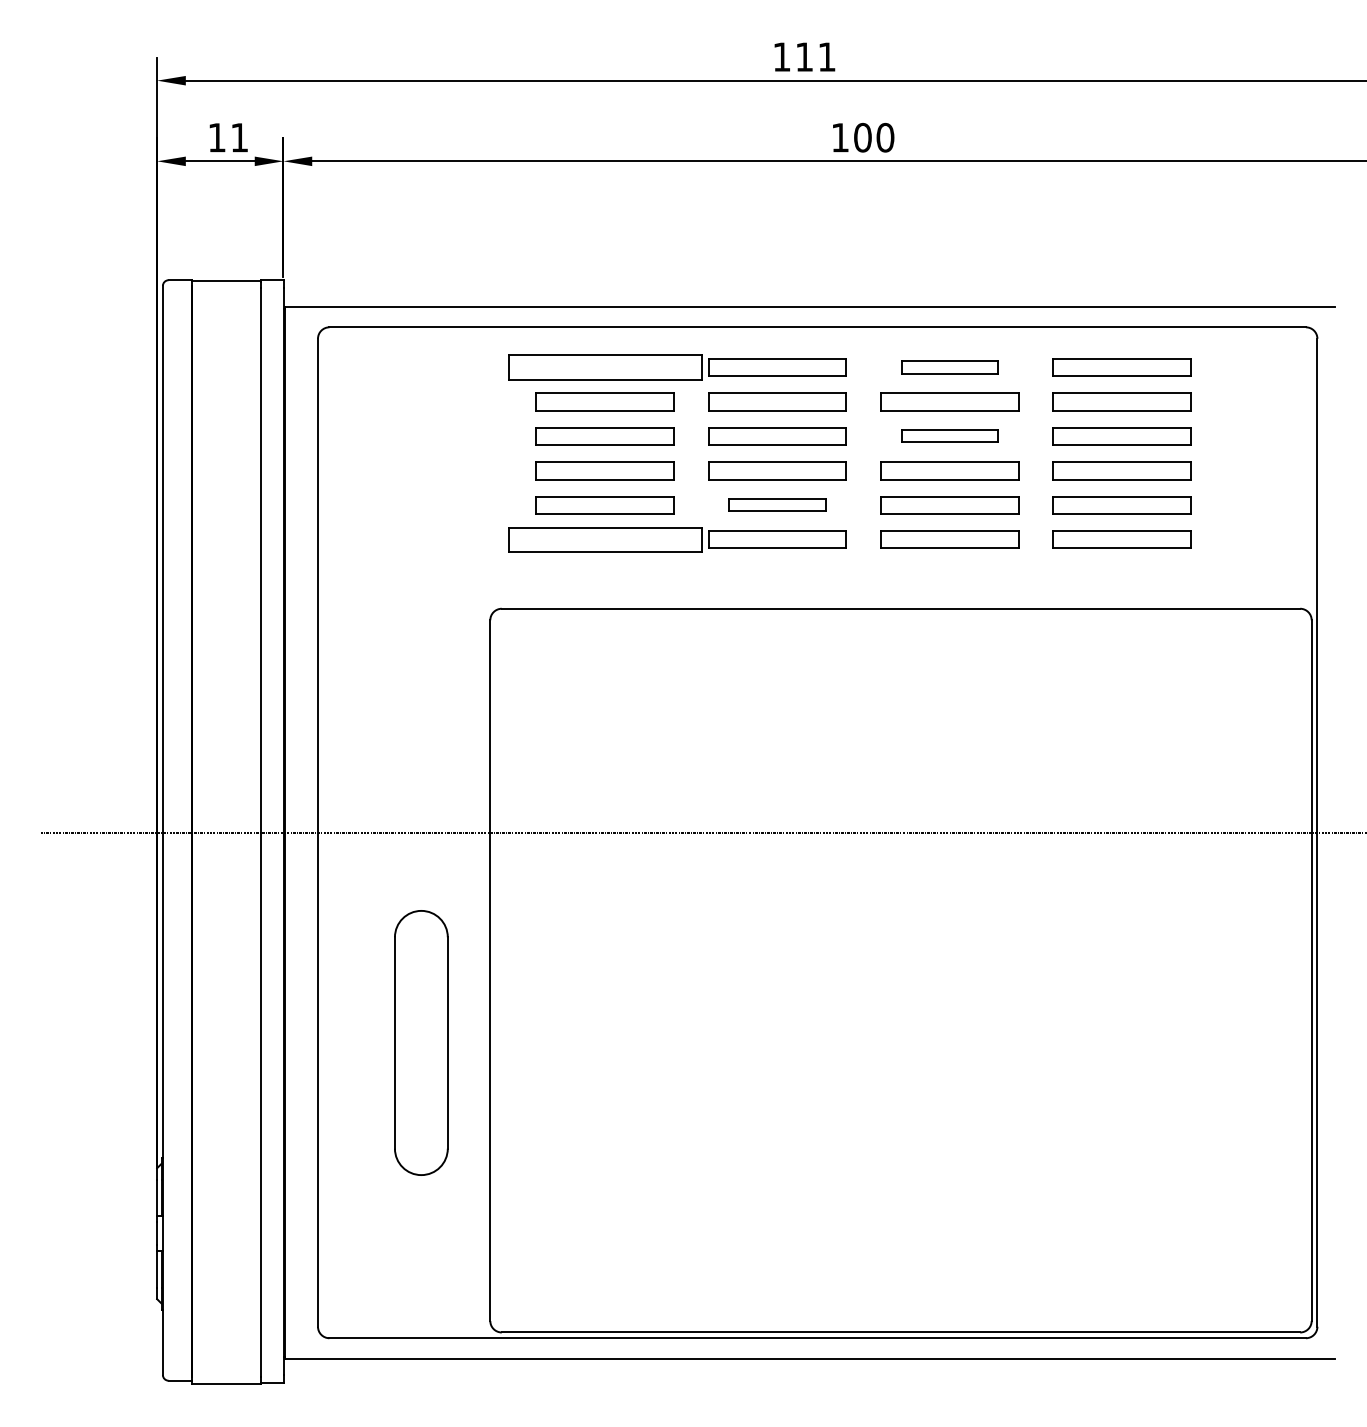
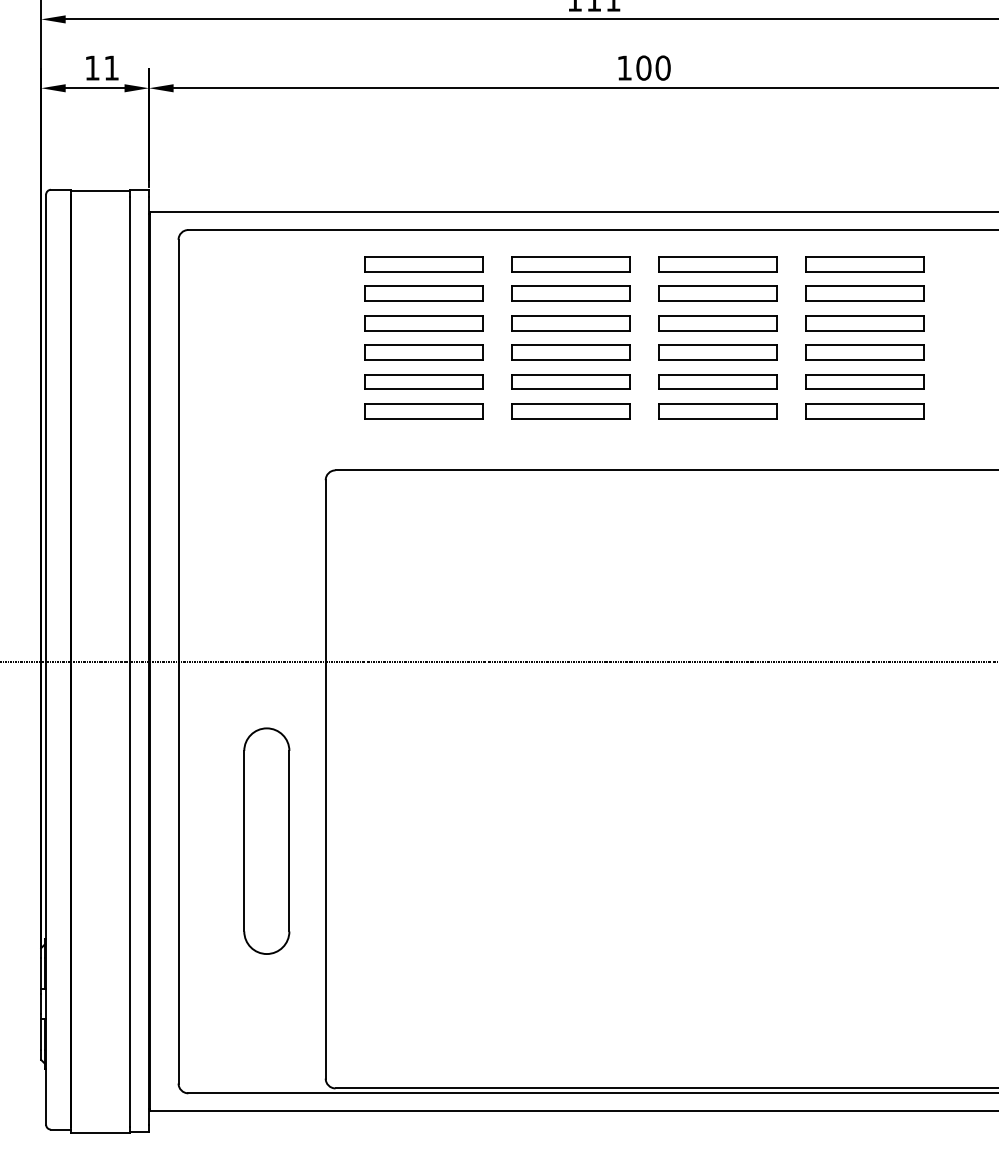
part: (604, 367) -> (423, 264), size x0.71
part: (949, 367) -> (717, 264), size x1.43
part: (949, 436) -> (717, 323), size x1.43
part: (777, 505) -> (570, 382), size x1.43
part: (604, 539) -> (423, 411), size x0.71

